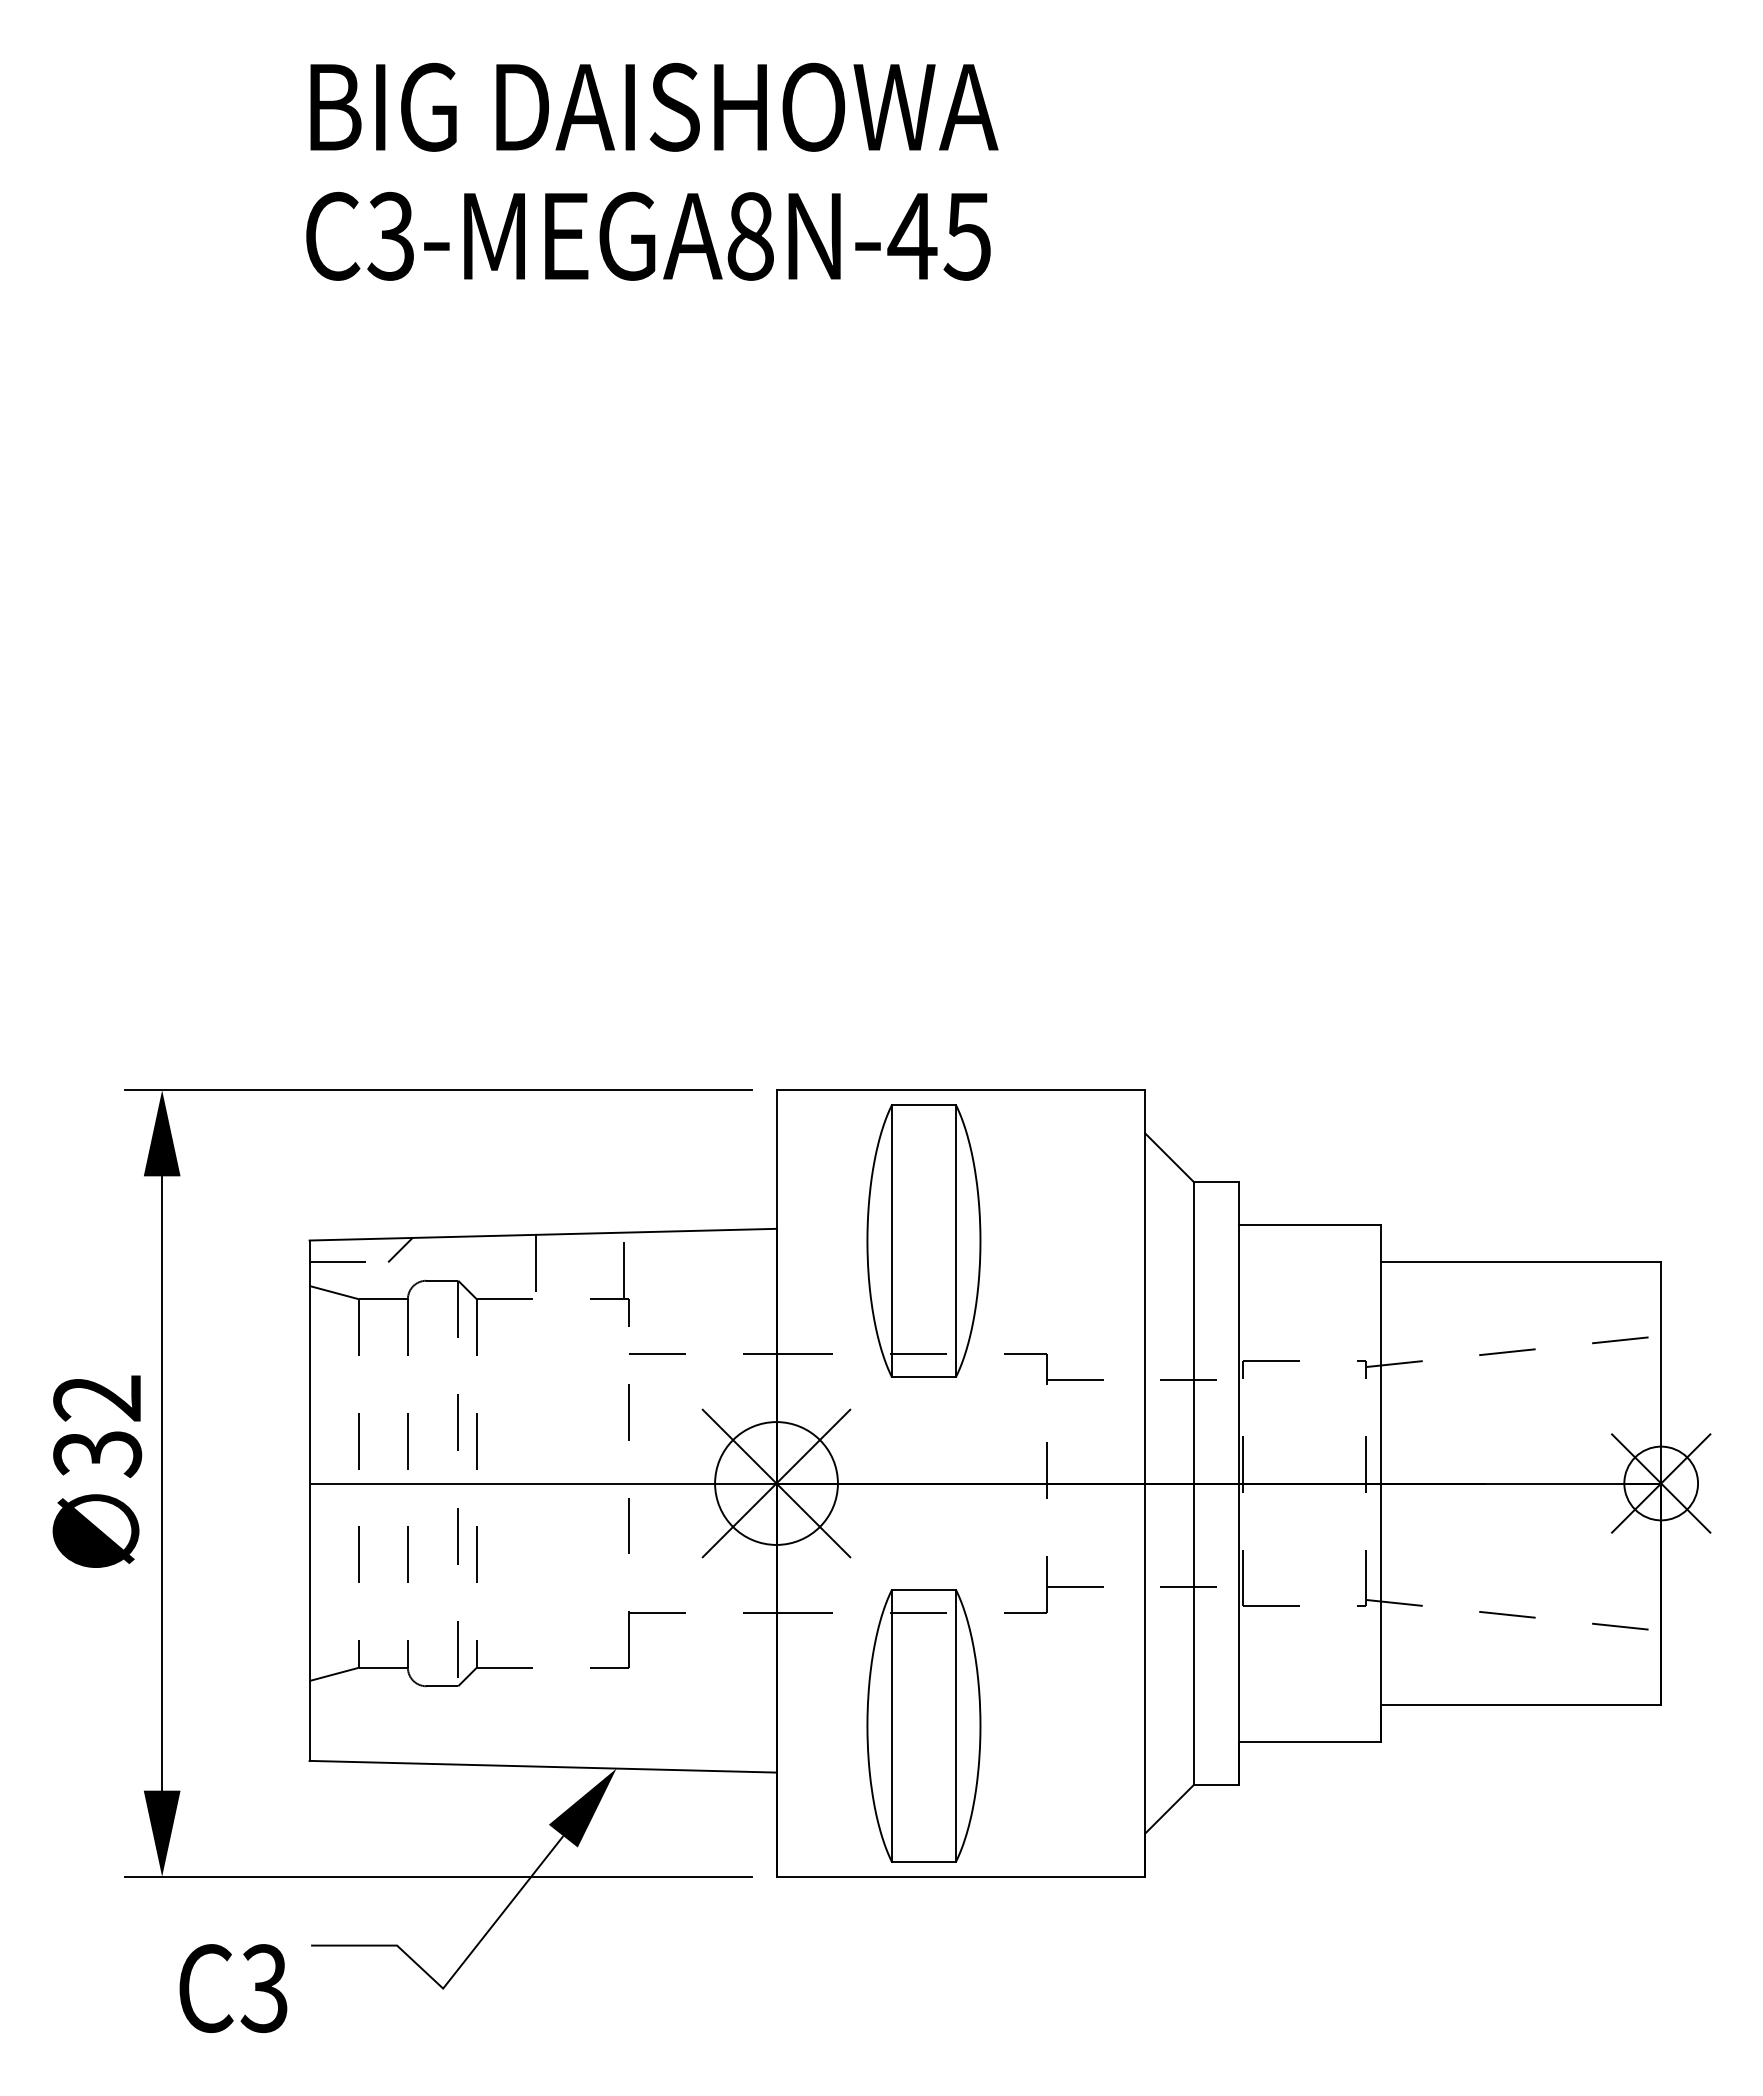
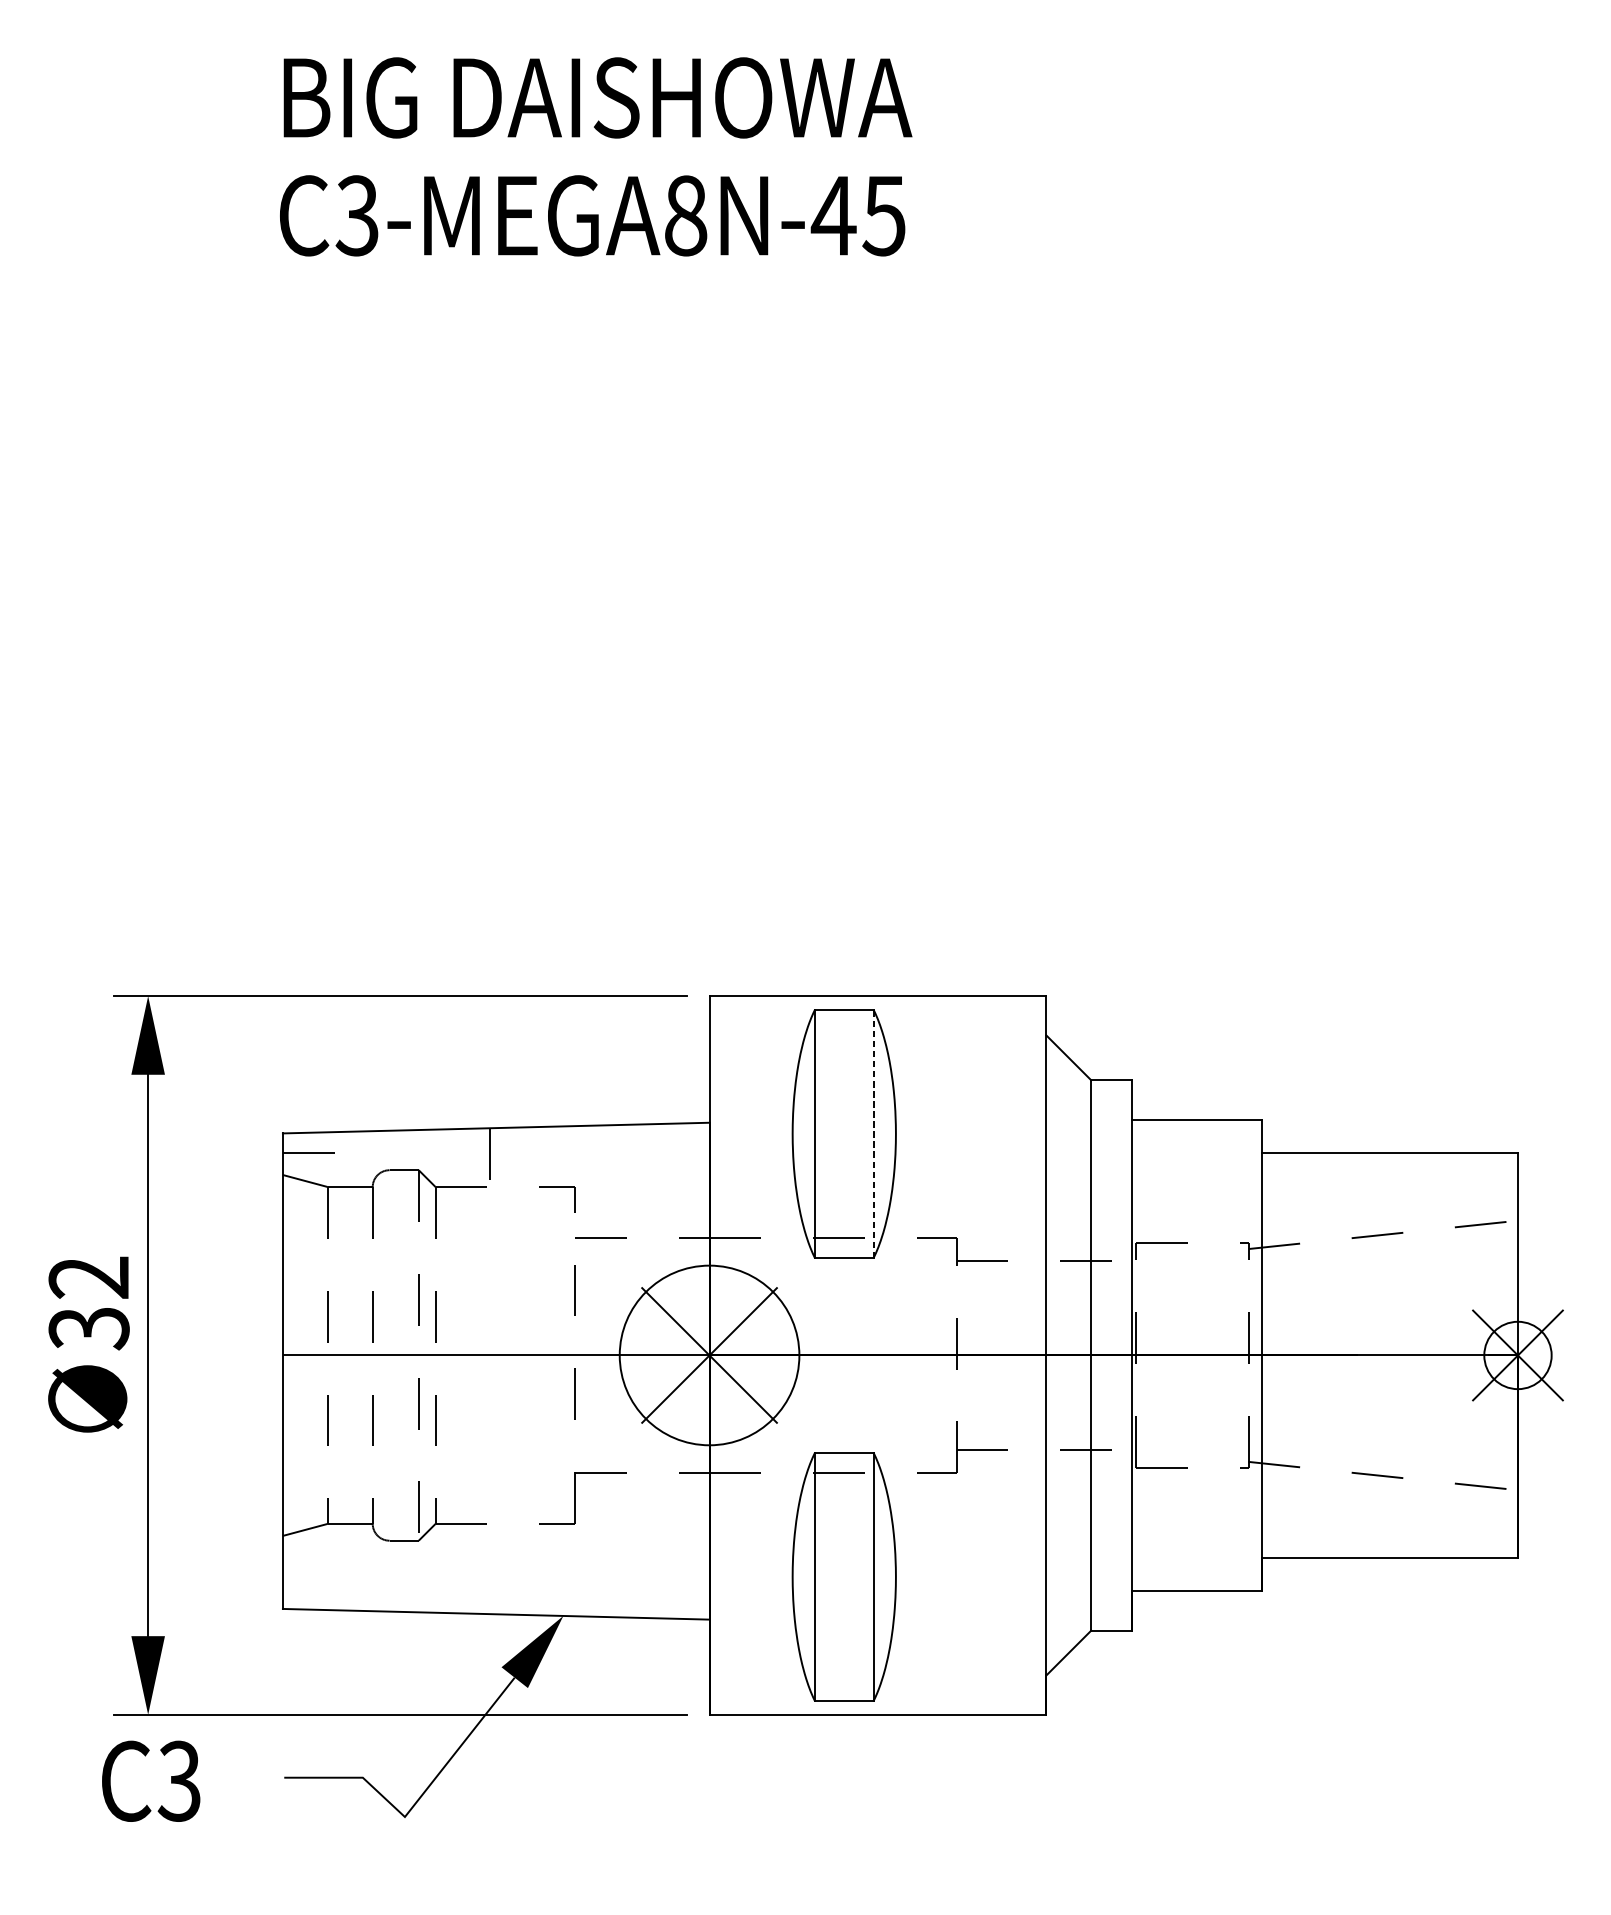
line: (955, 1240) -> (873, 1133), solid -> dashed
line: (400, 1249) -> (365, 1141), removed
line: (624, 1265) -> (570, 1156), removed
circle: (776, 1483) -> (709, 1355), size x1.6
text: (233, 1988) -> (151, 1781), moved

